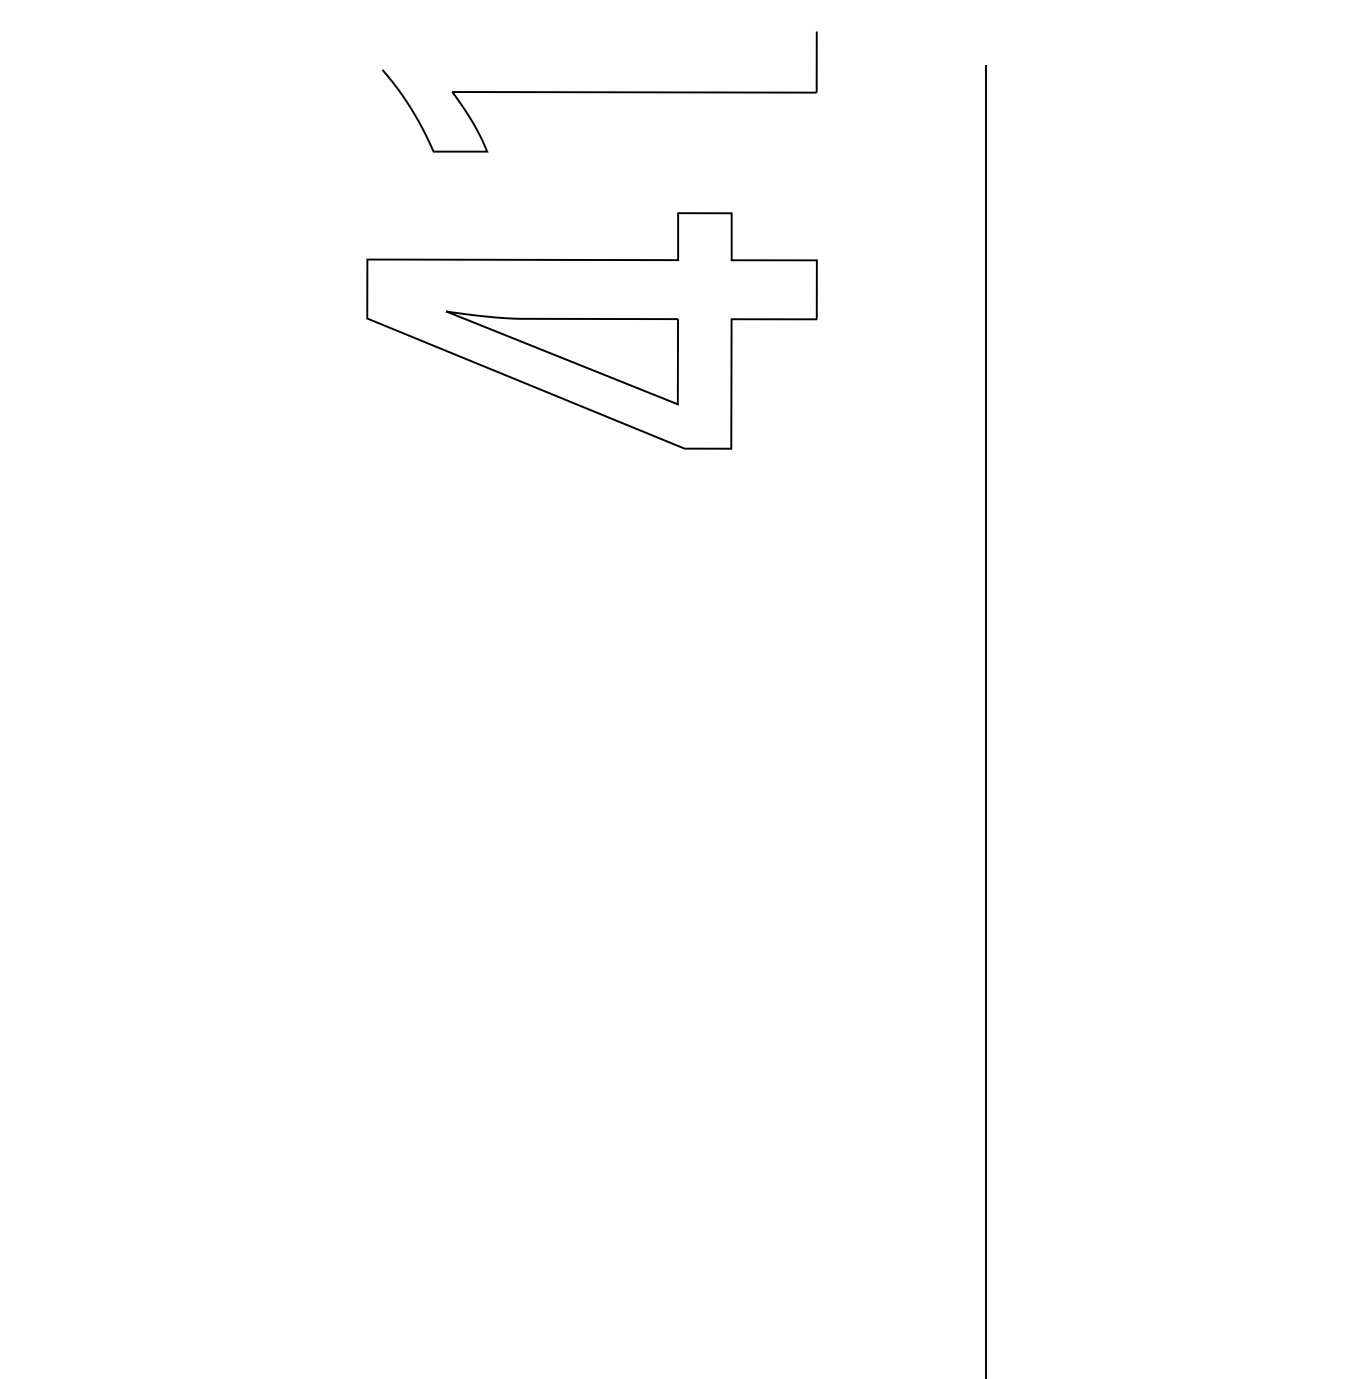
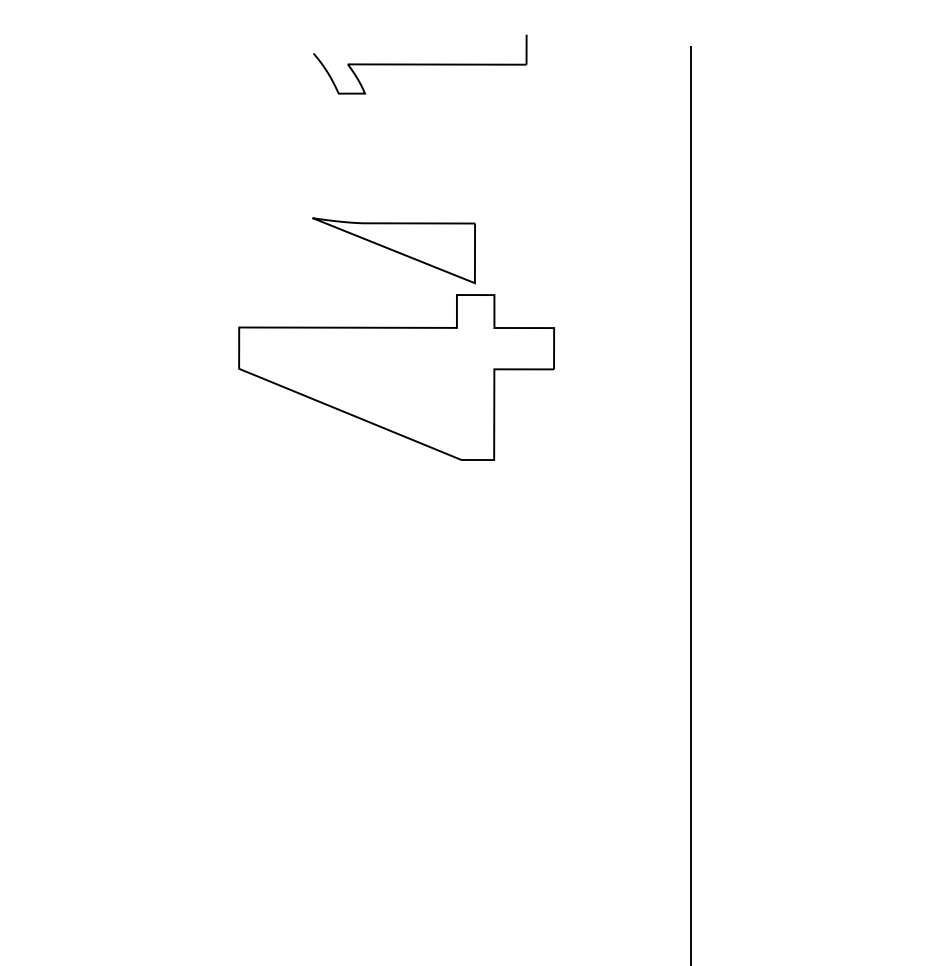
part: (599, 91) -> (420, 64), size x0.7
part: (591, 330) -> (396, 377), moved

